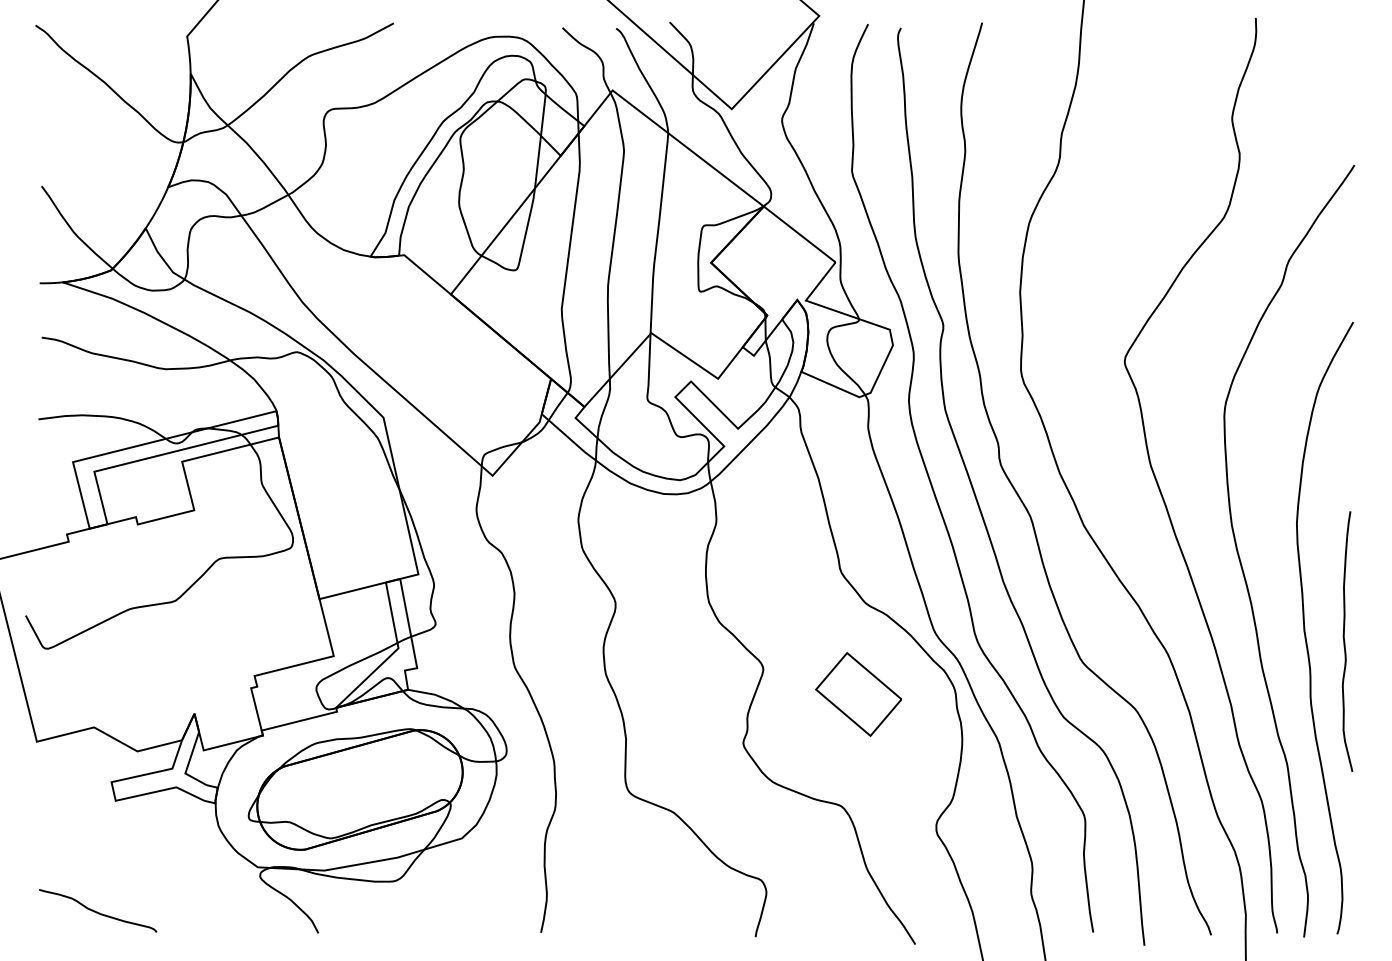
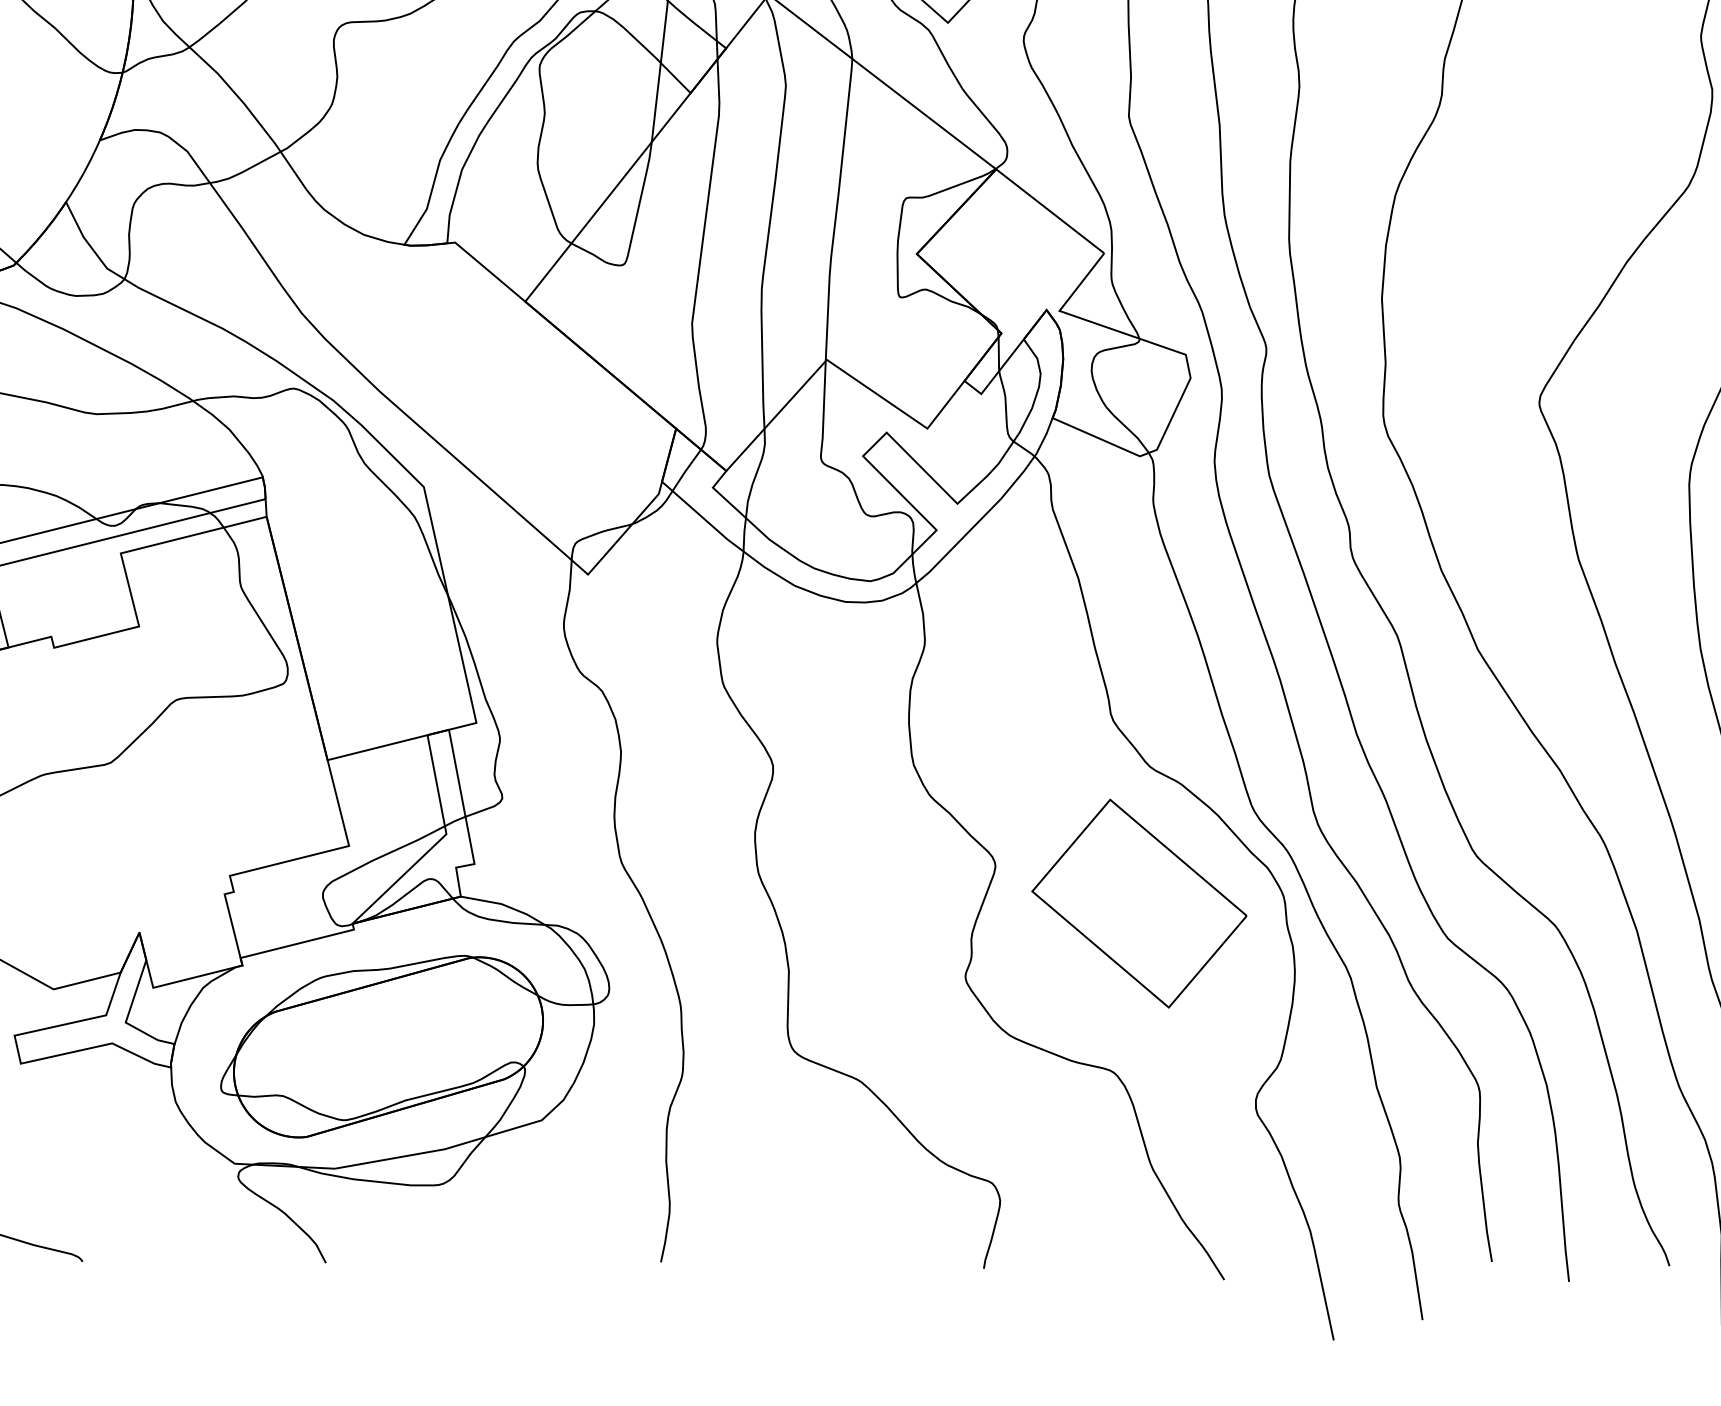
part: (858, 694) -> (1138, 903), size x1.67

